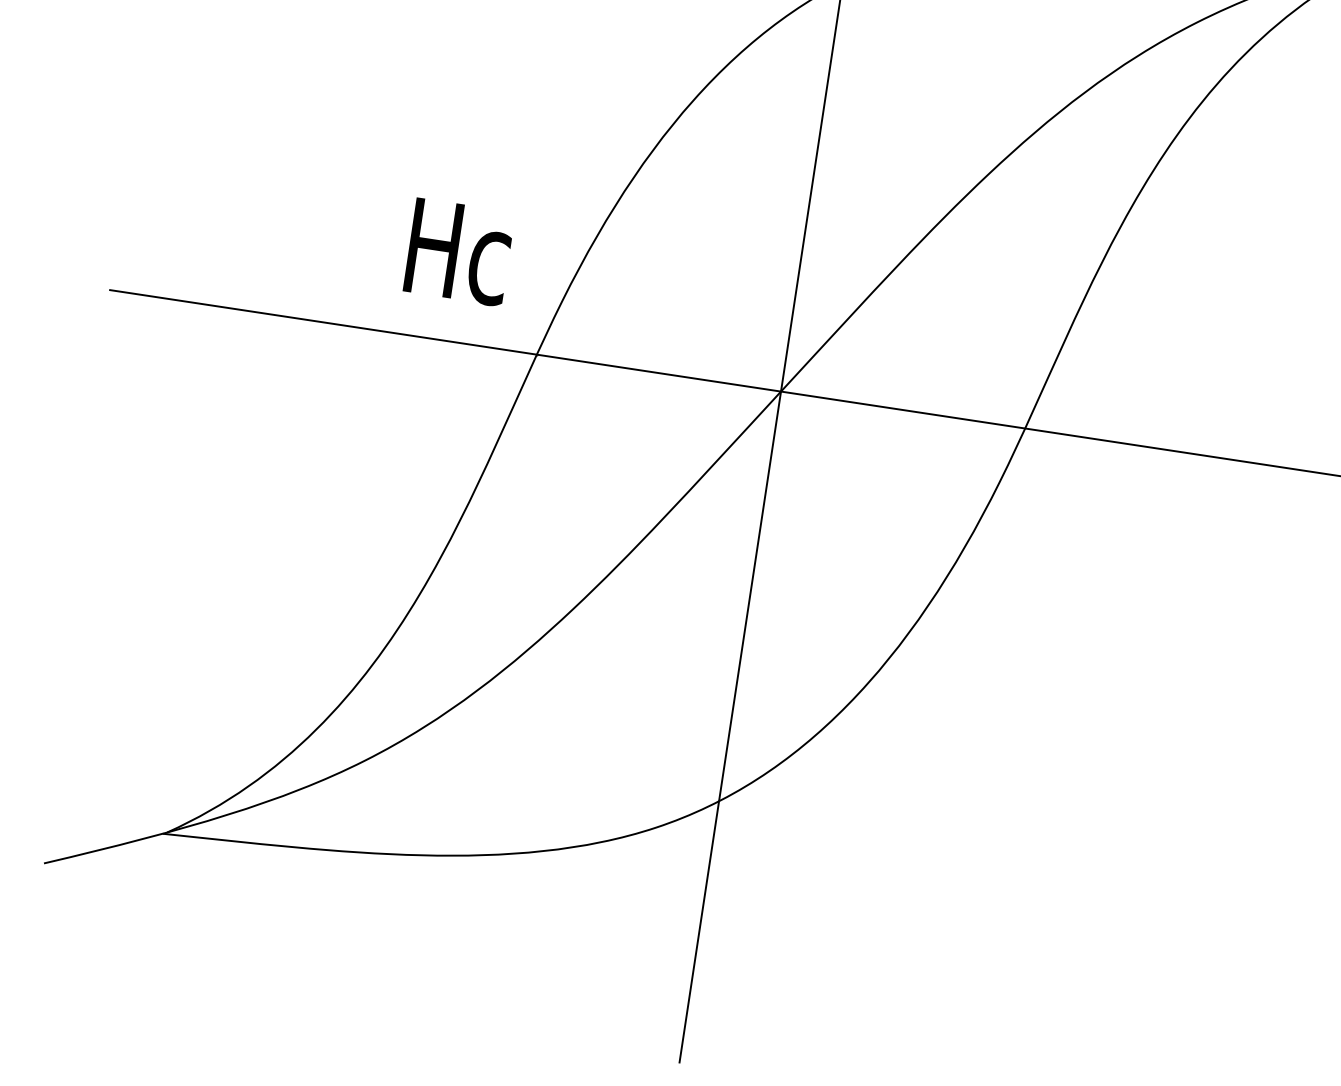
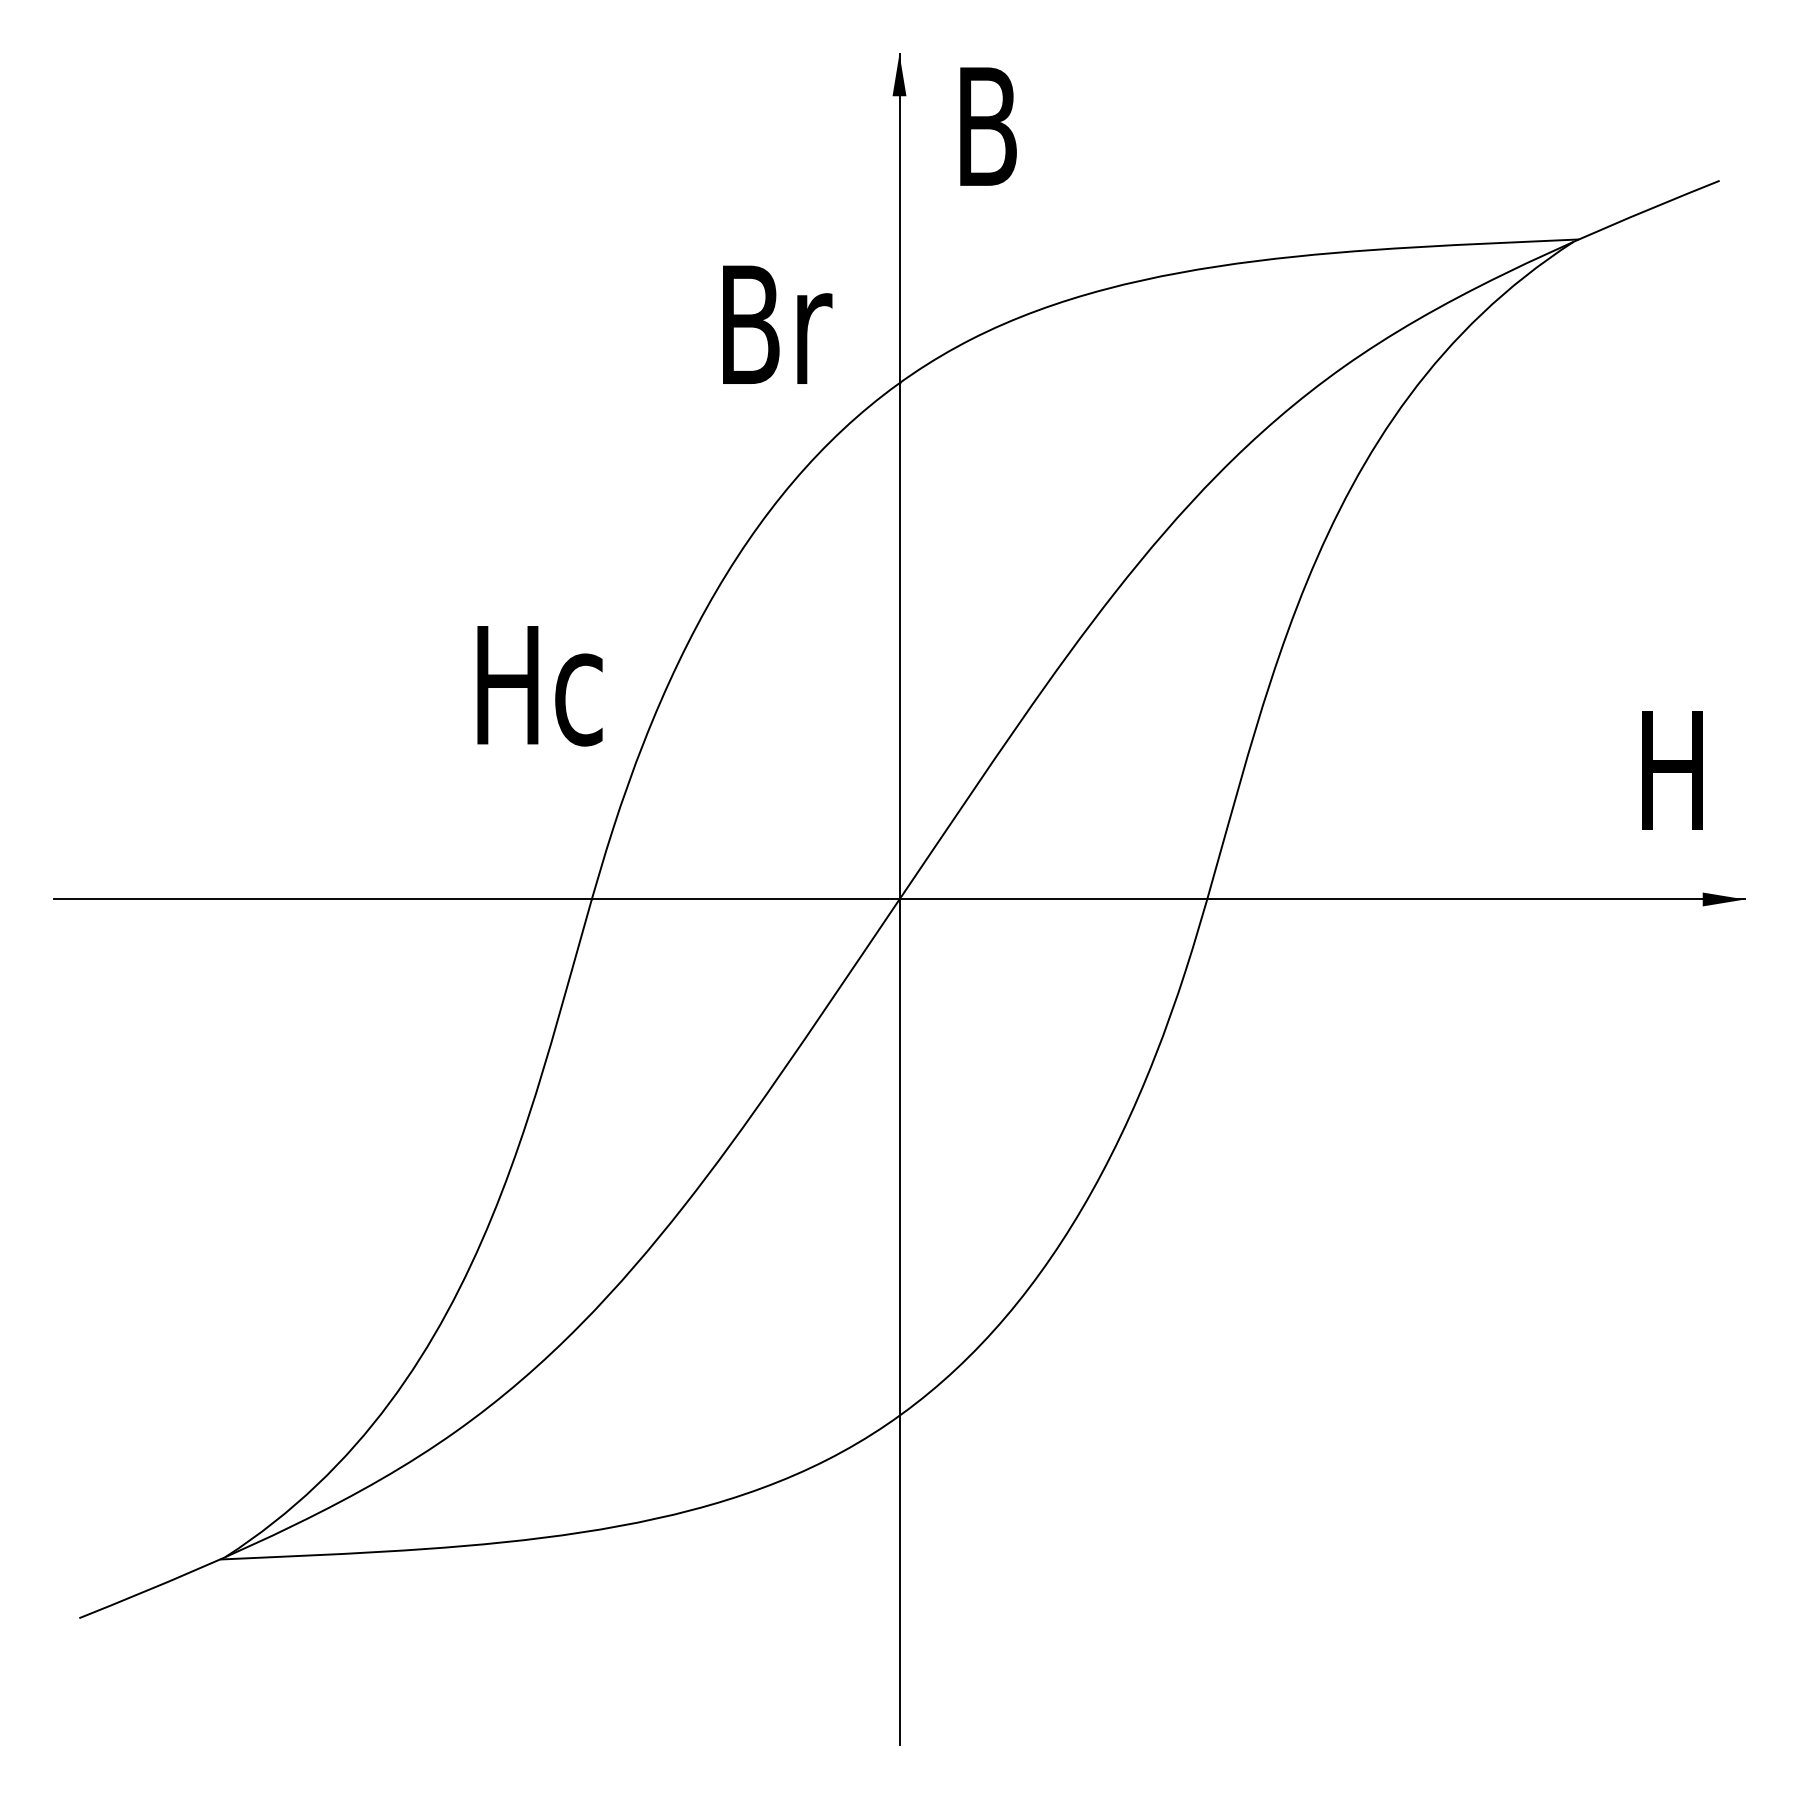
text: (458, 252) -> (539, 686), moved

